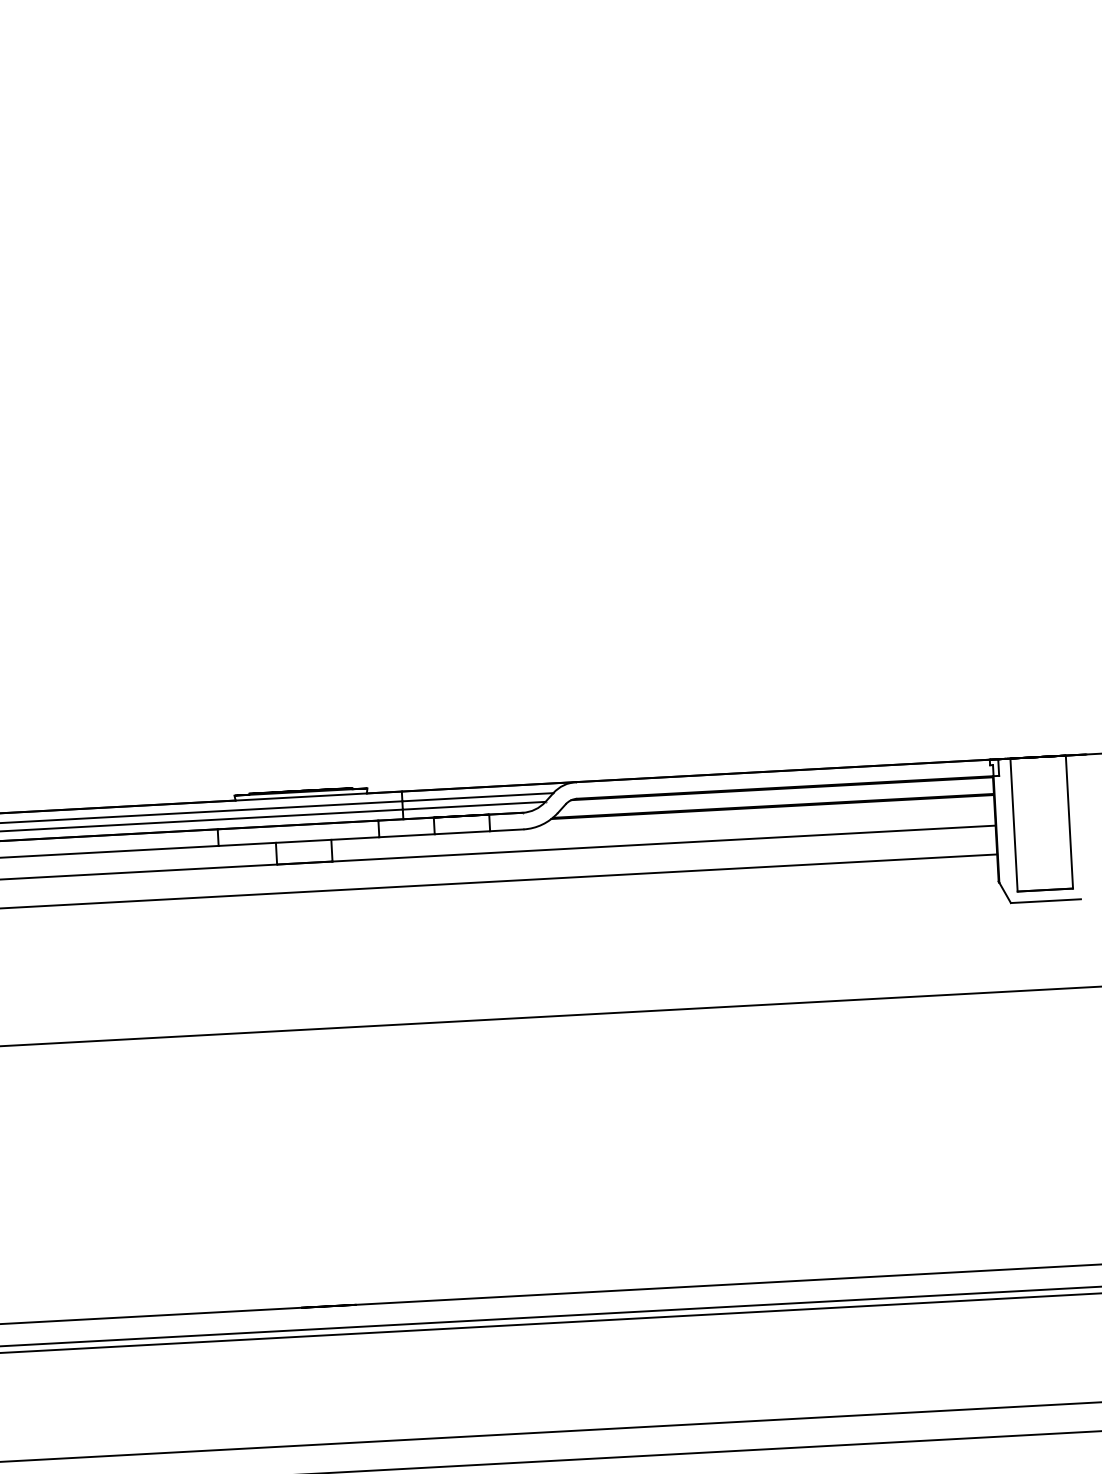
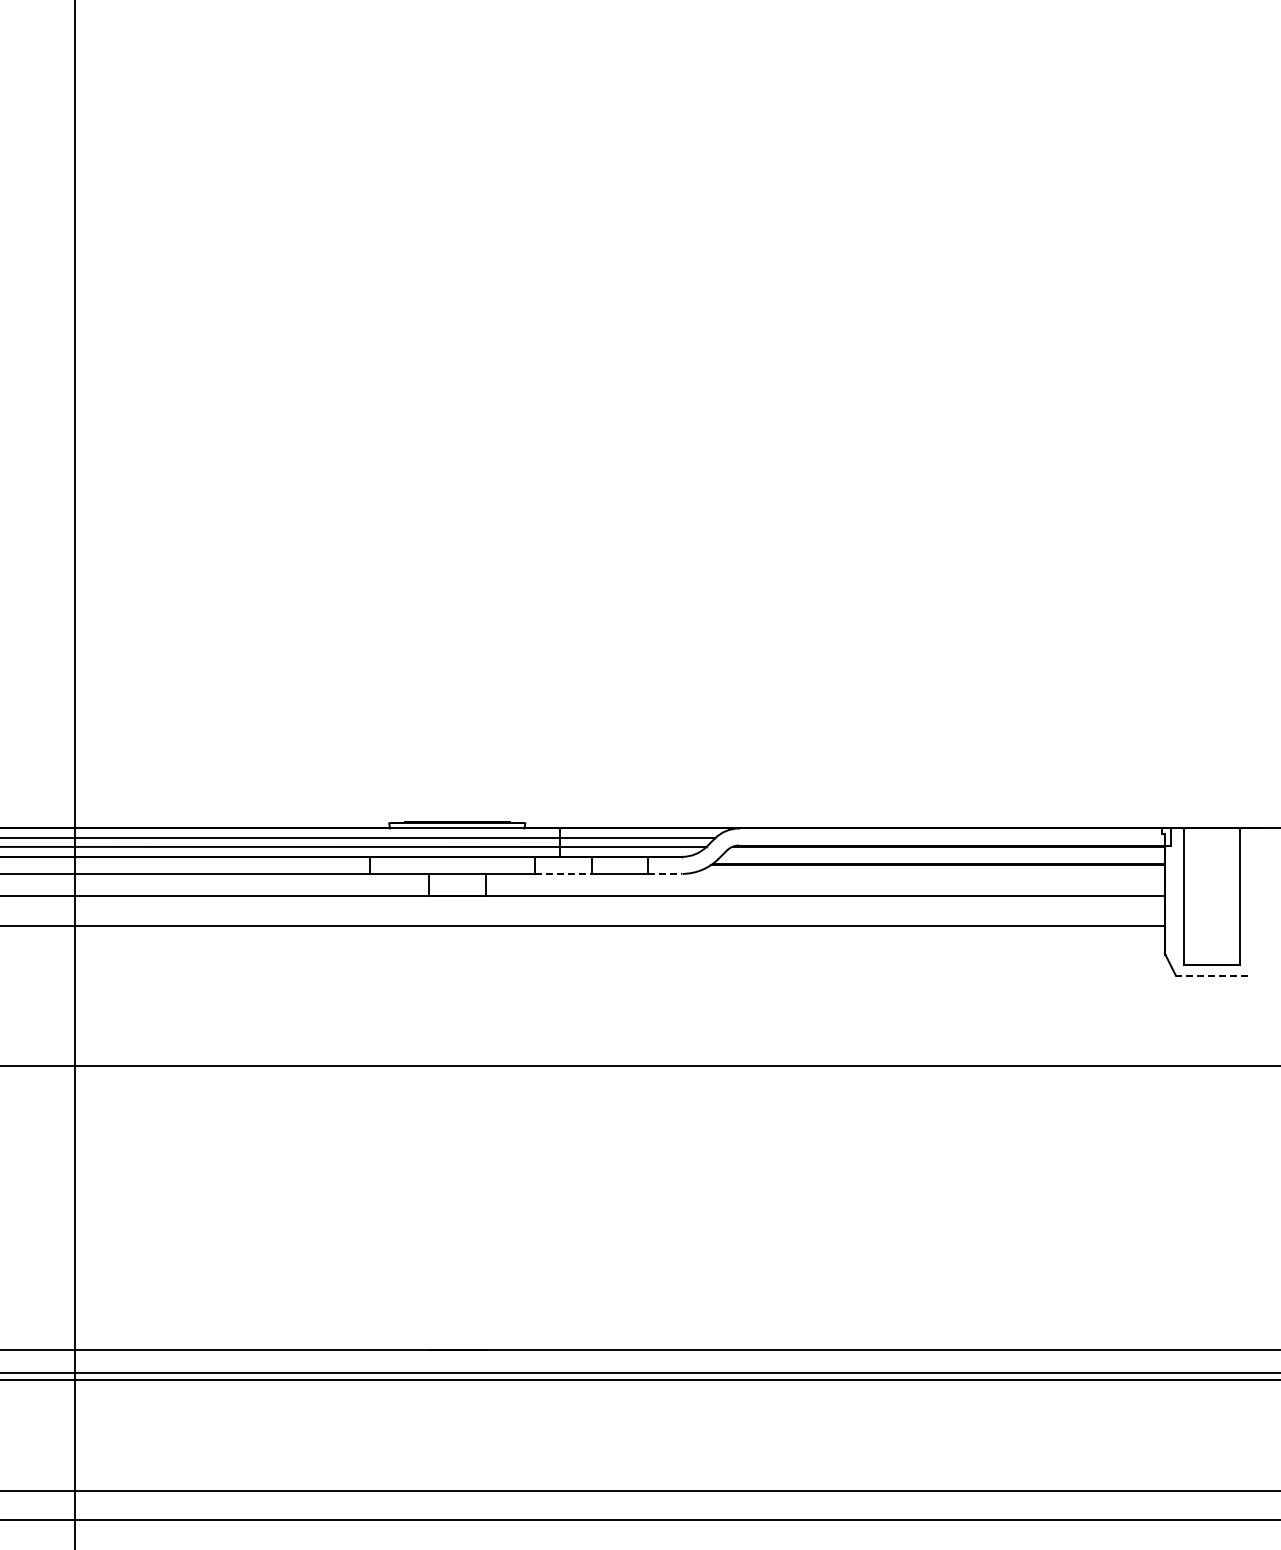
line: (506, 829) -> (665, 873), solid -> dashed
line: (407, 835) -> (563, 873), solid -> dashed
line: (1045, 901) -> (1211, 976), solid -> dashed

